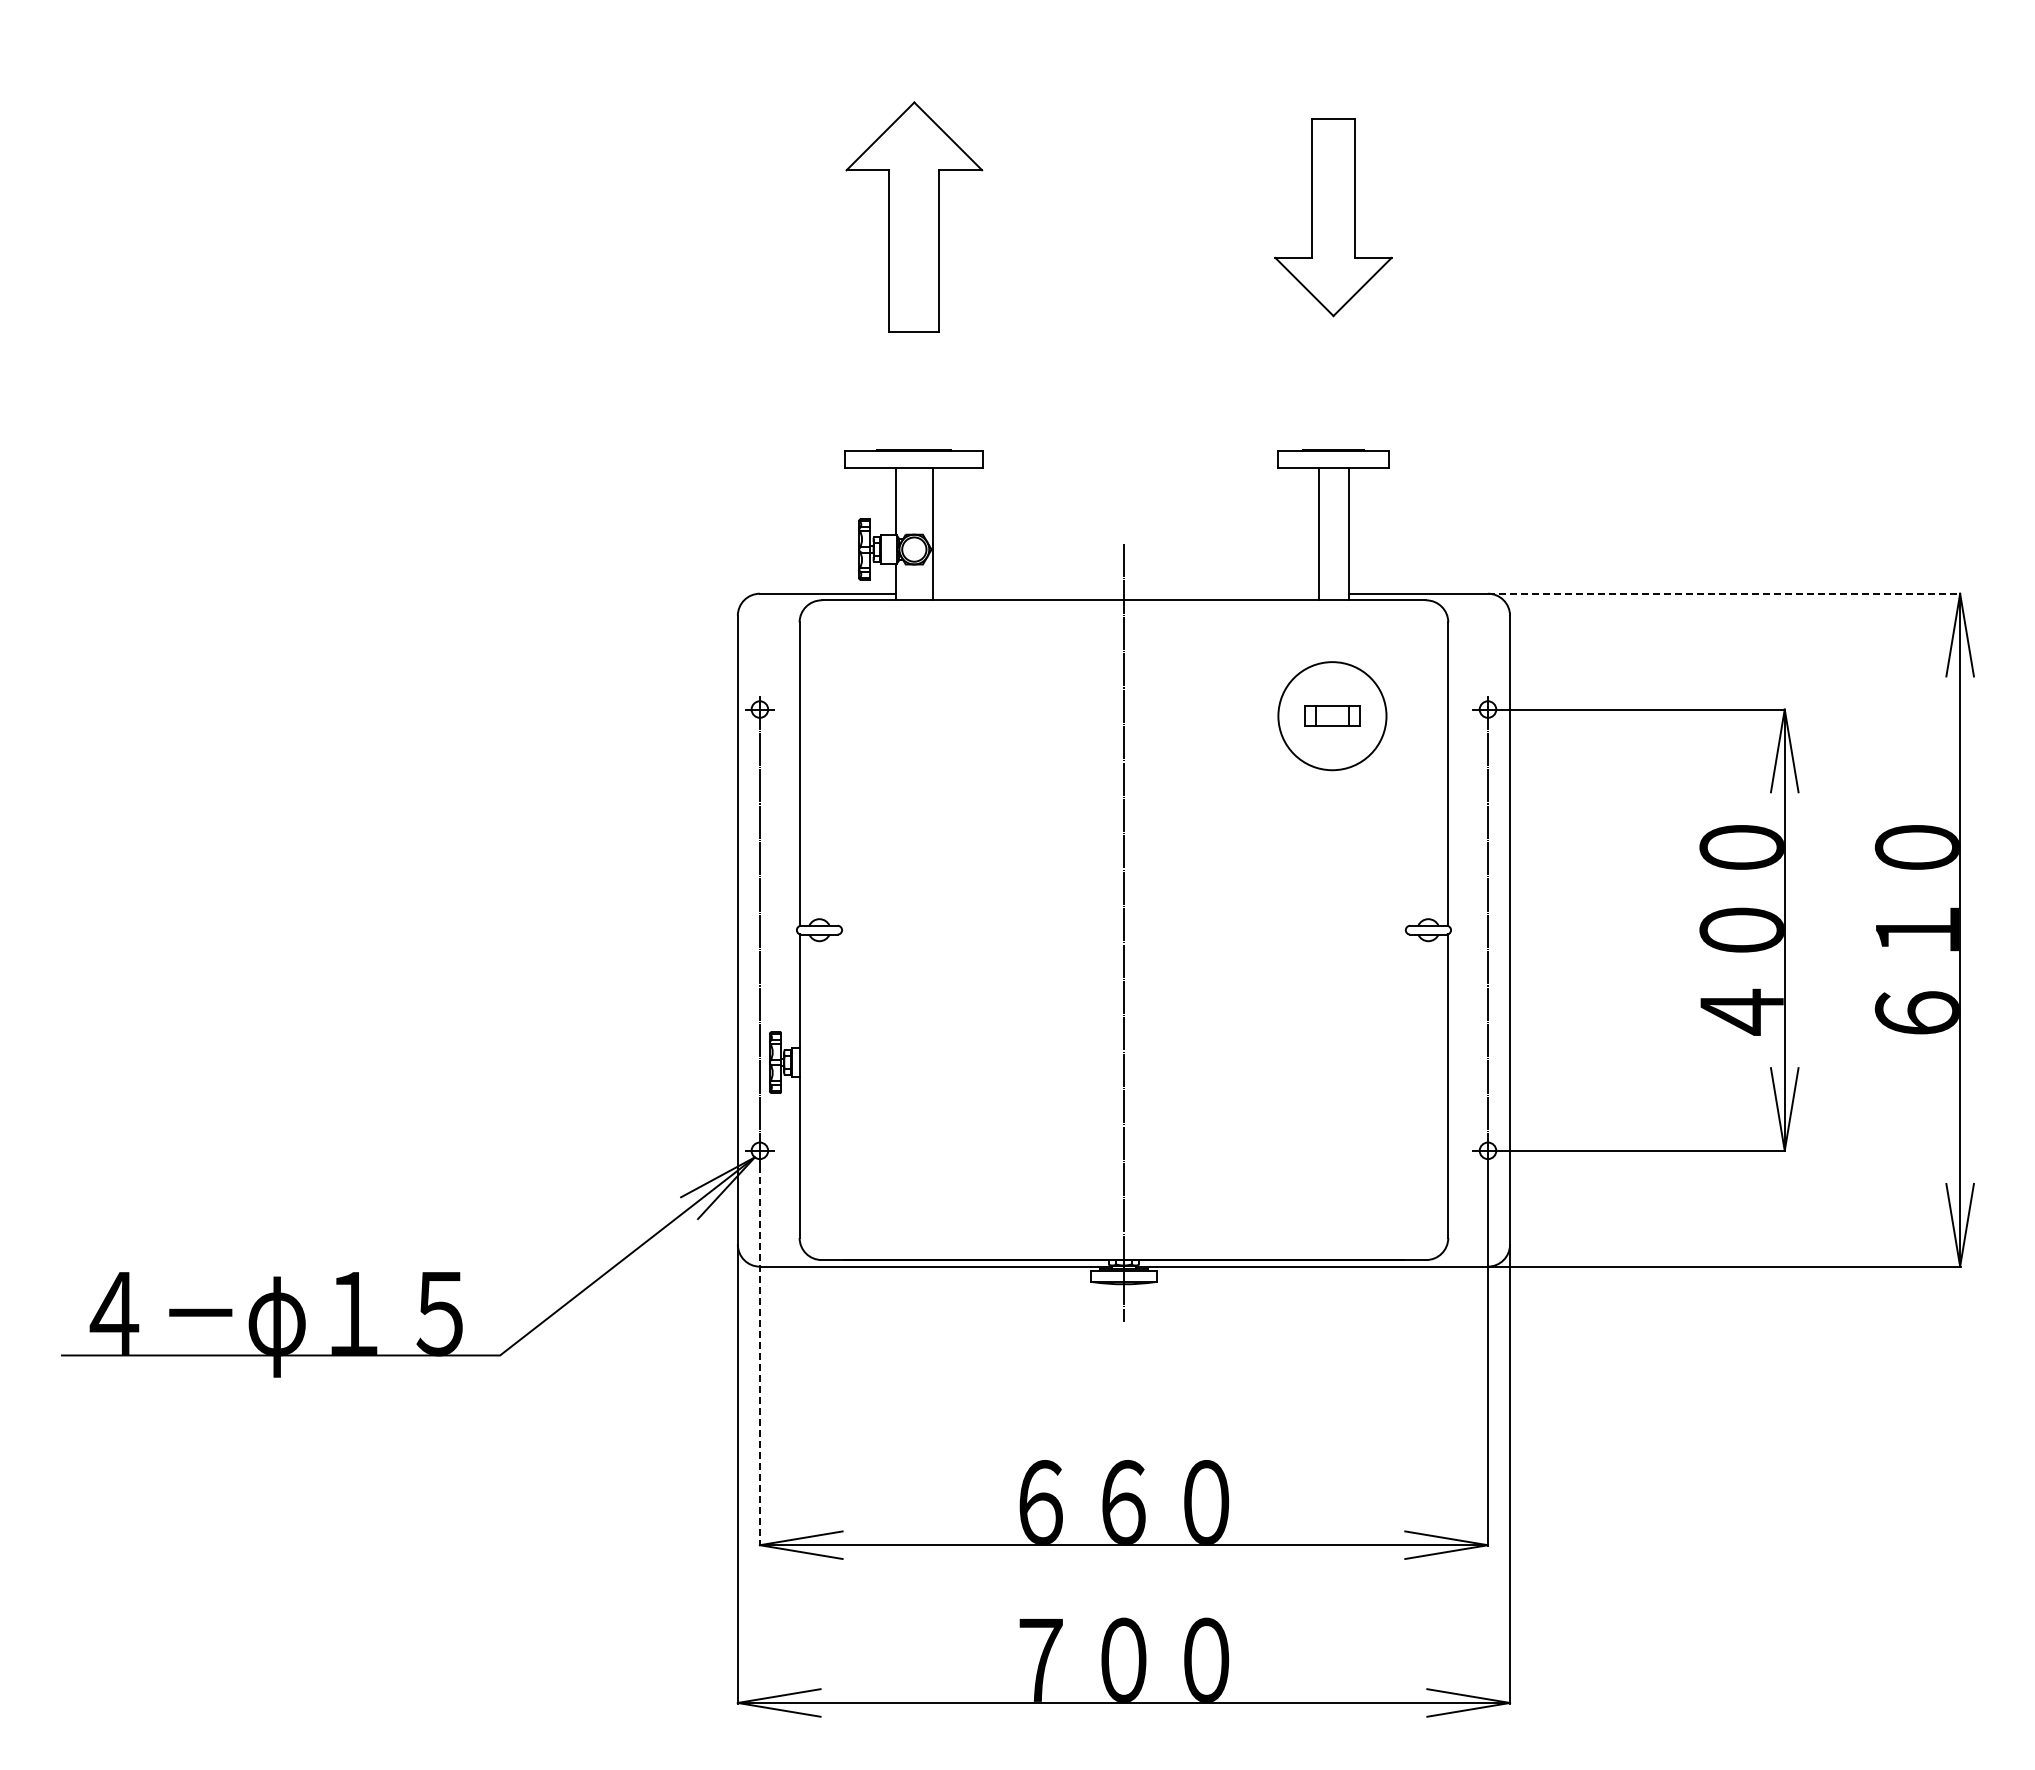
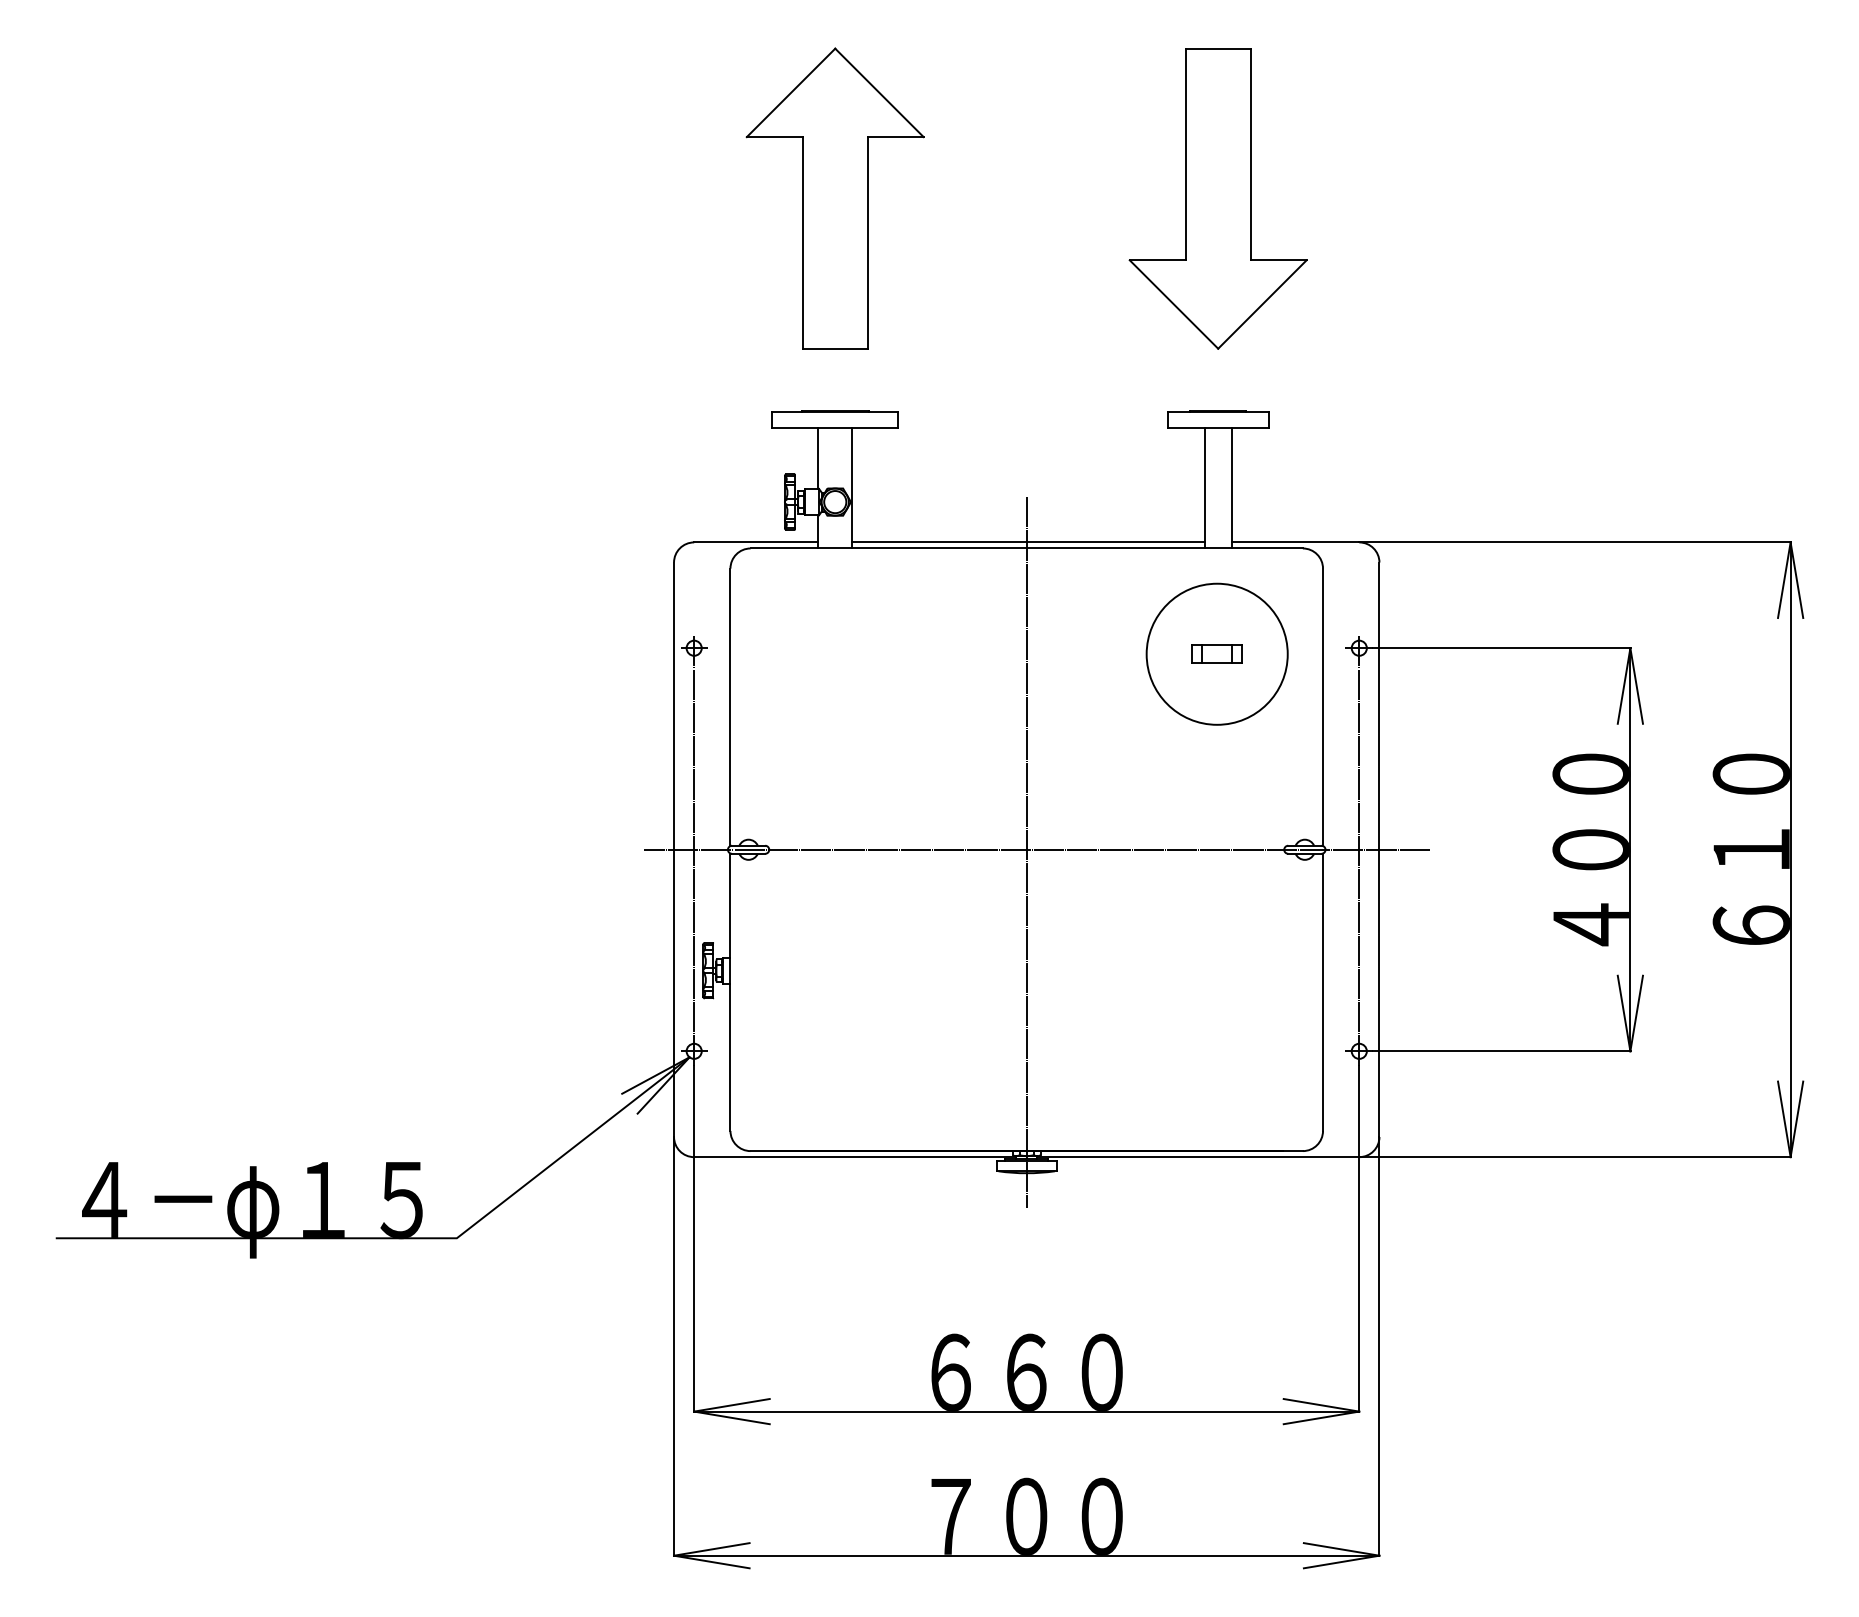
part: (914, 217) -> (835, 198), size x1.43
part: (1333, 217) -> (1218, 198), size x1.67
line: (1125, 593) -> (1028, 542), added
line: (1724, 593) -> (1575, 542), dashed -> solid
circle: (1332, 715) -> (1217, 653), size x1.43
line: (1134, 930) -> (1036, 850), added
line: (759, 1356) -> (693, 1239), dashed -> solid

